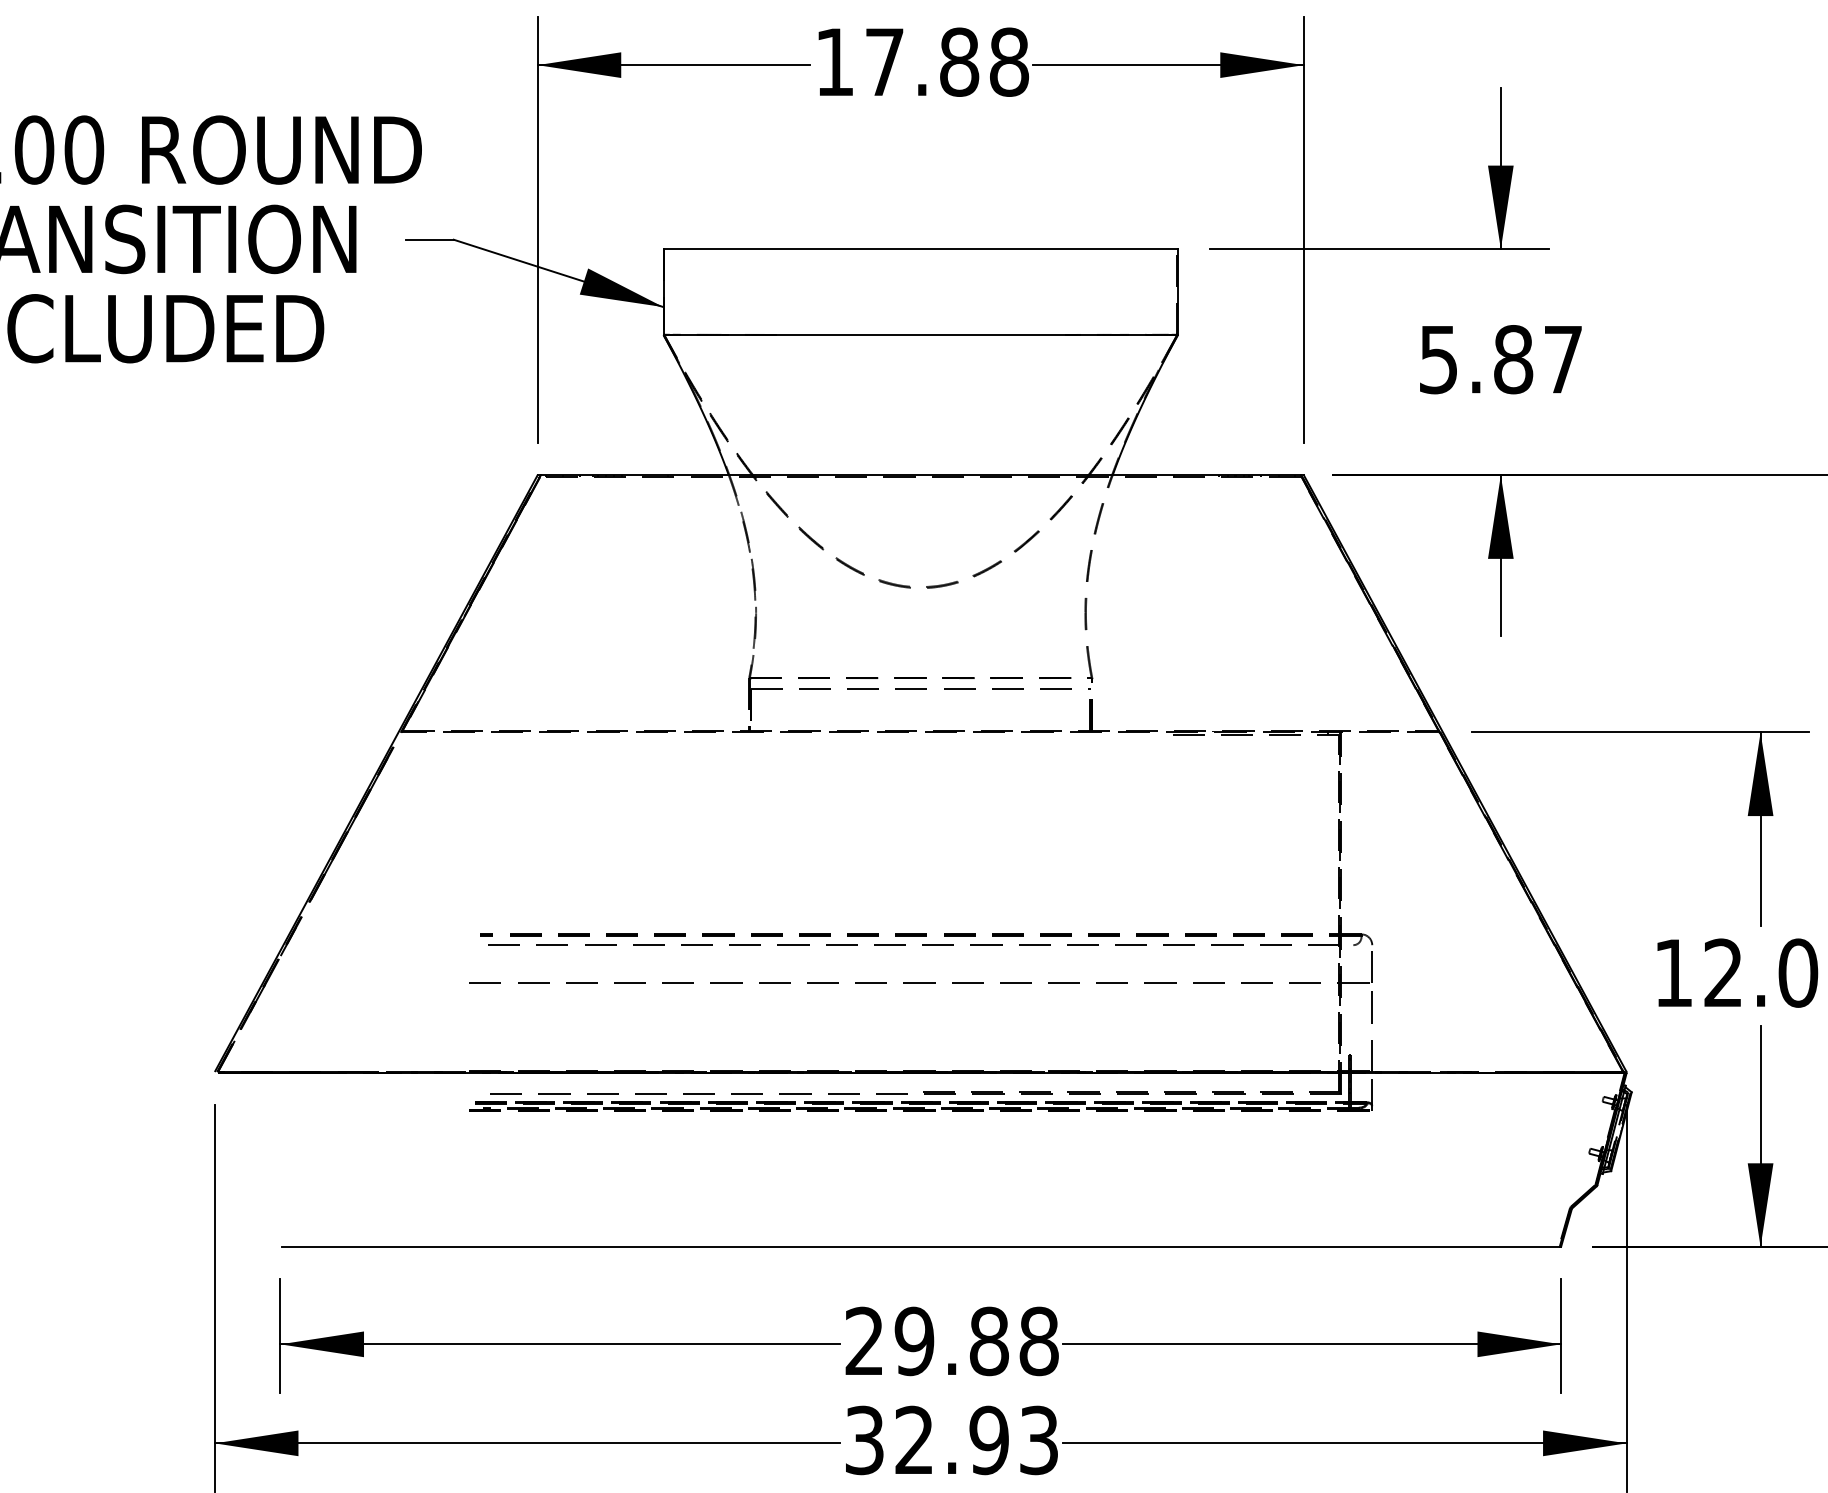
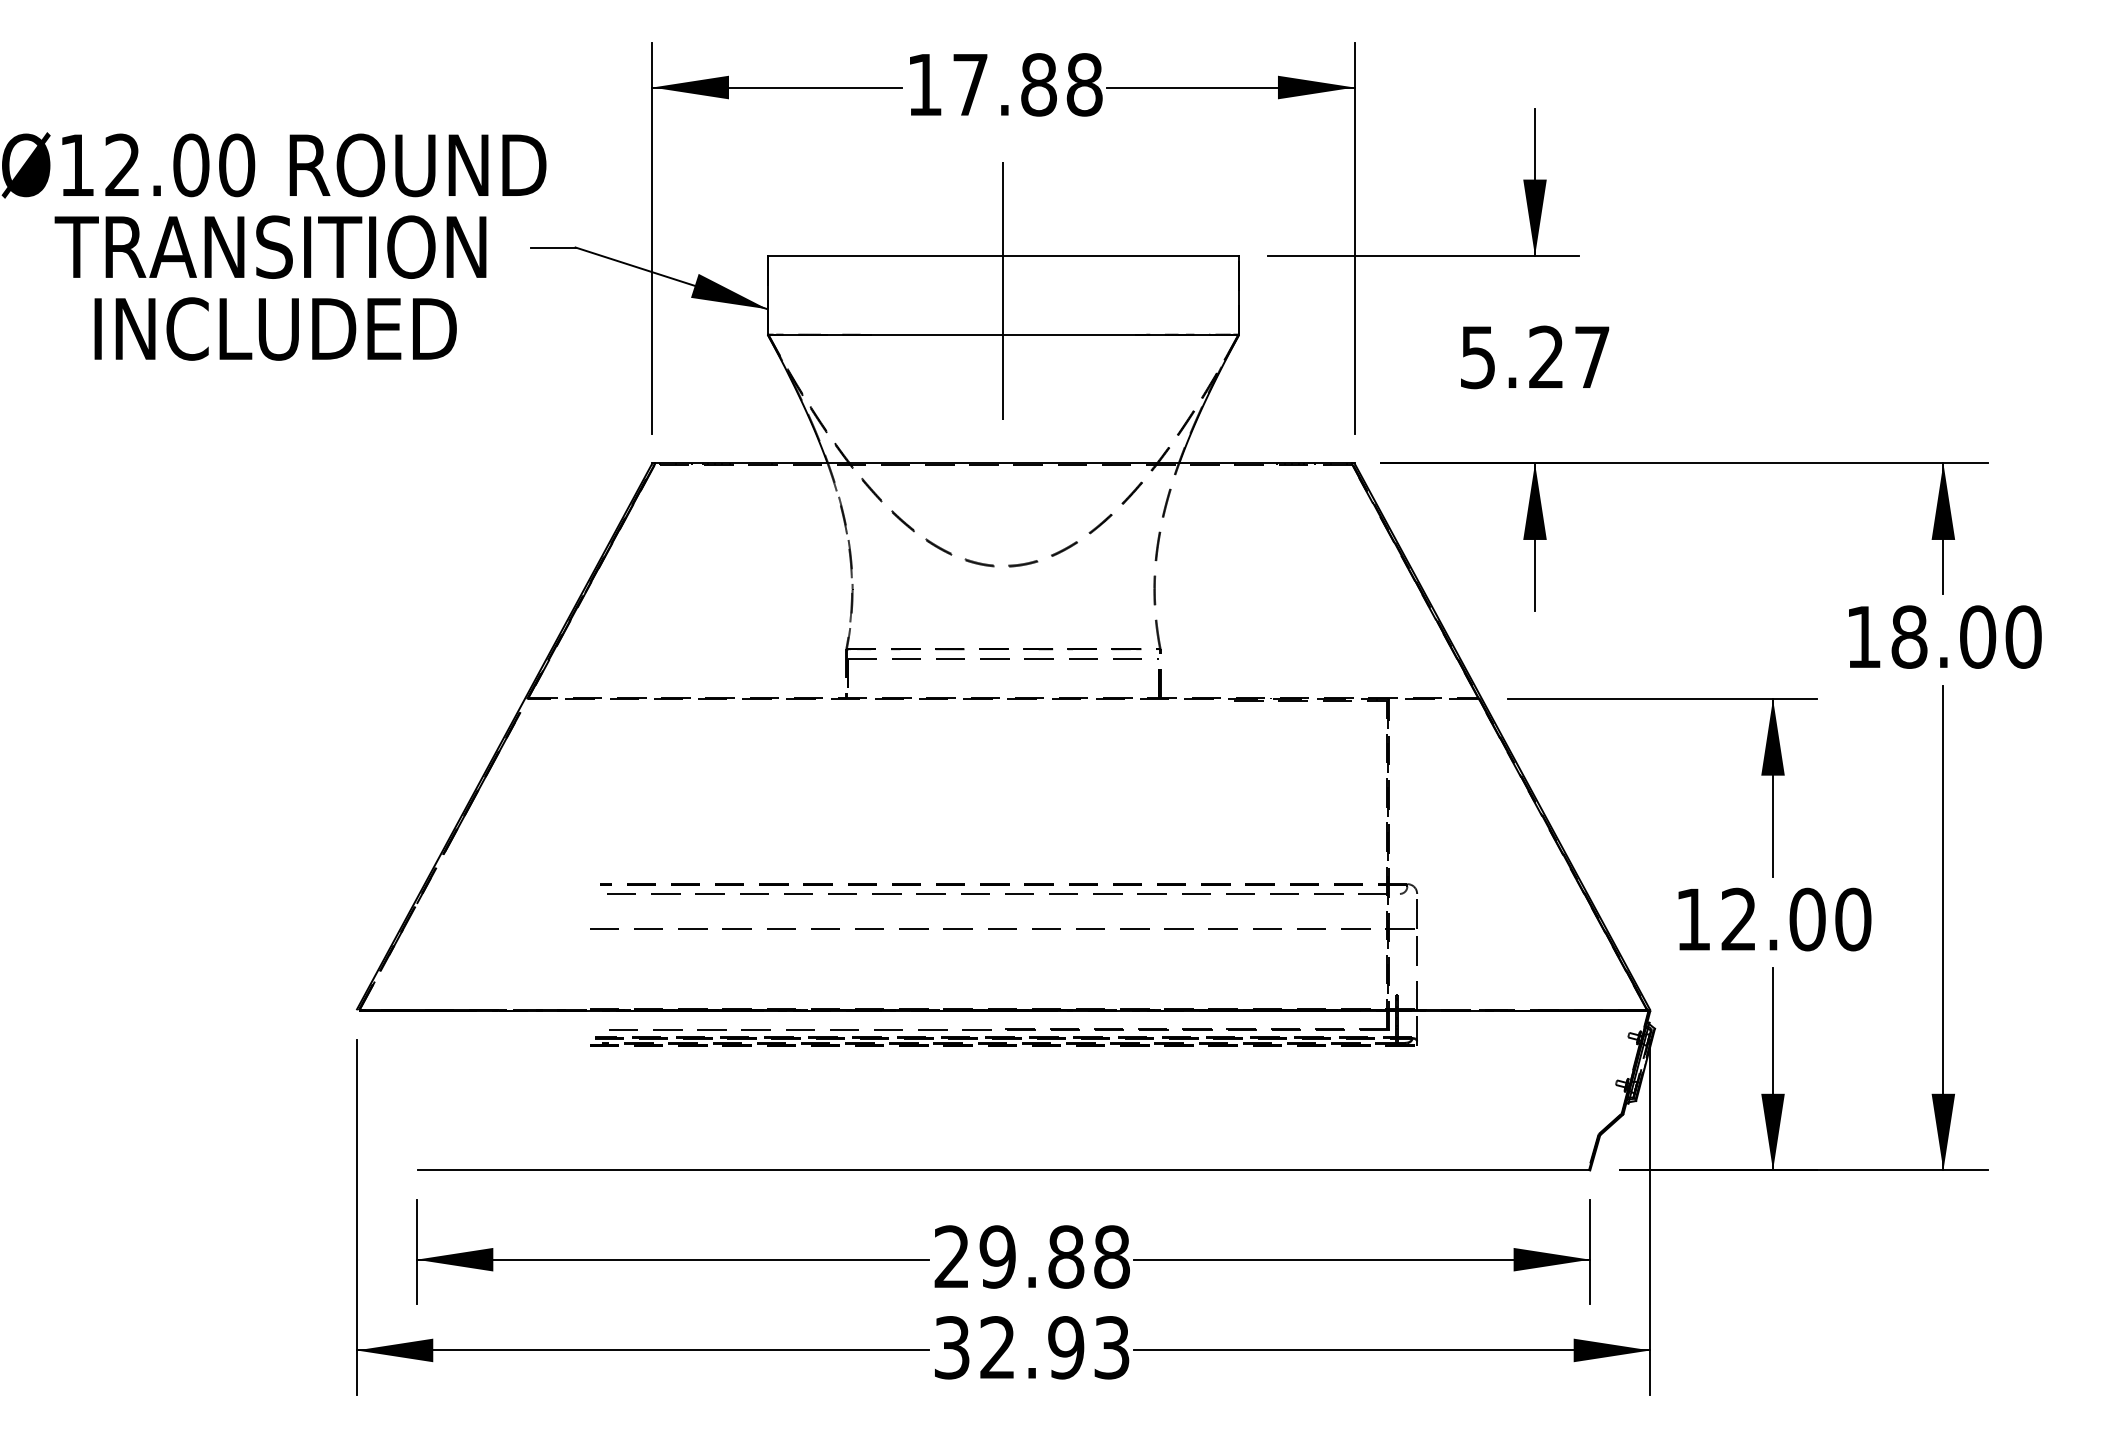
line: (920, 286) -> (1003, 290), added
text: (1513, 359) -> (1546, 357), 5.87 -> 5.27

